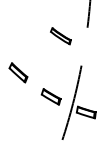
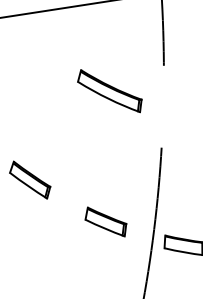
part: (60, 35) -> (108, 89), size x1.43

